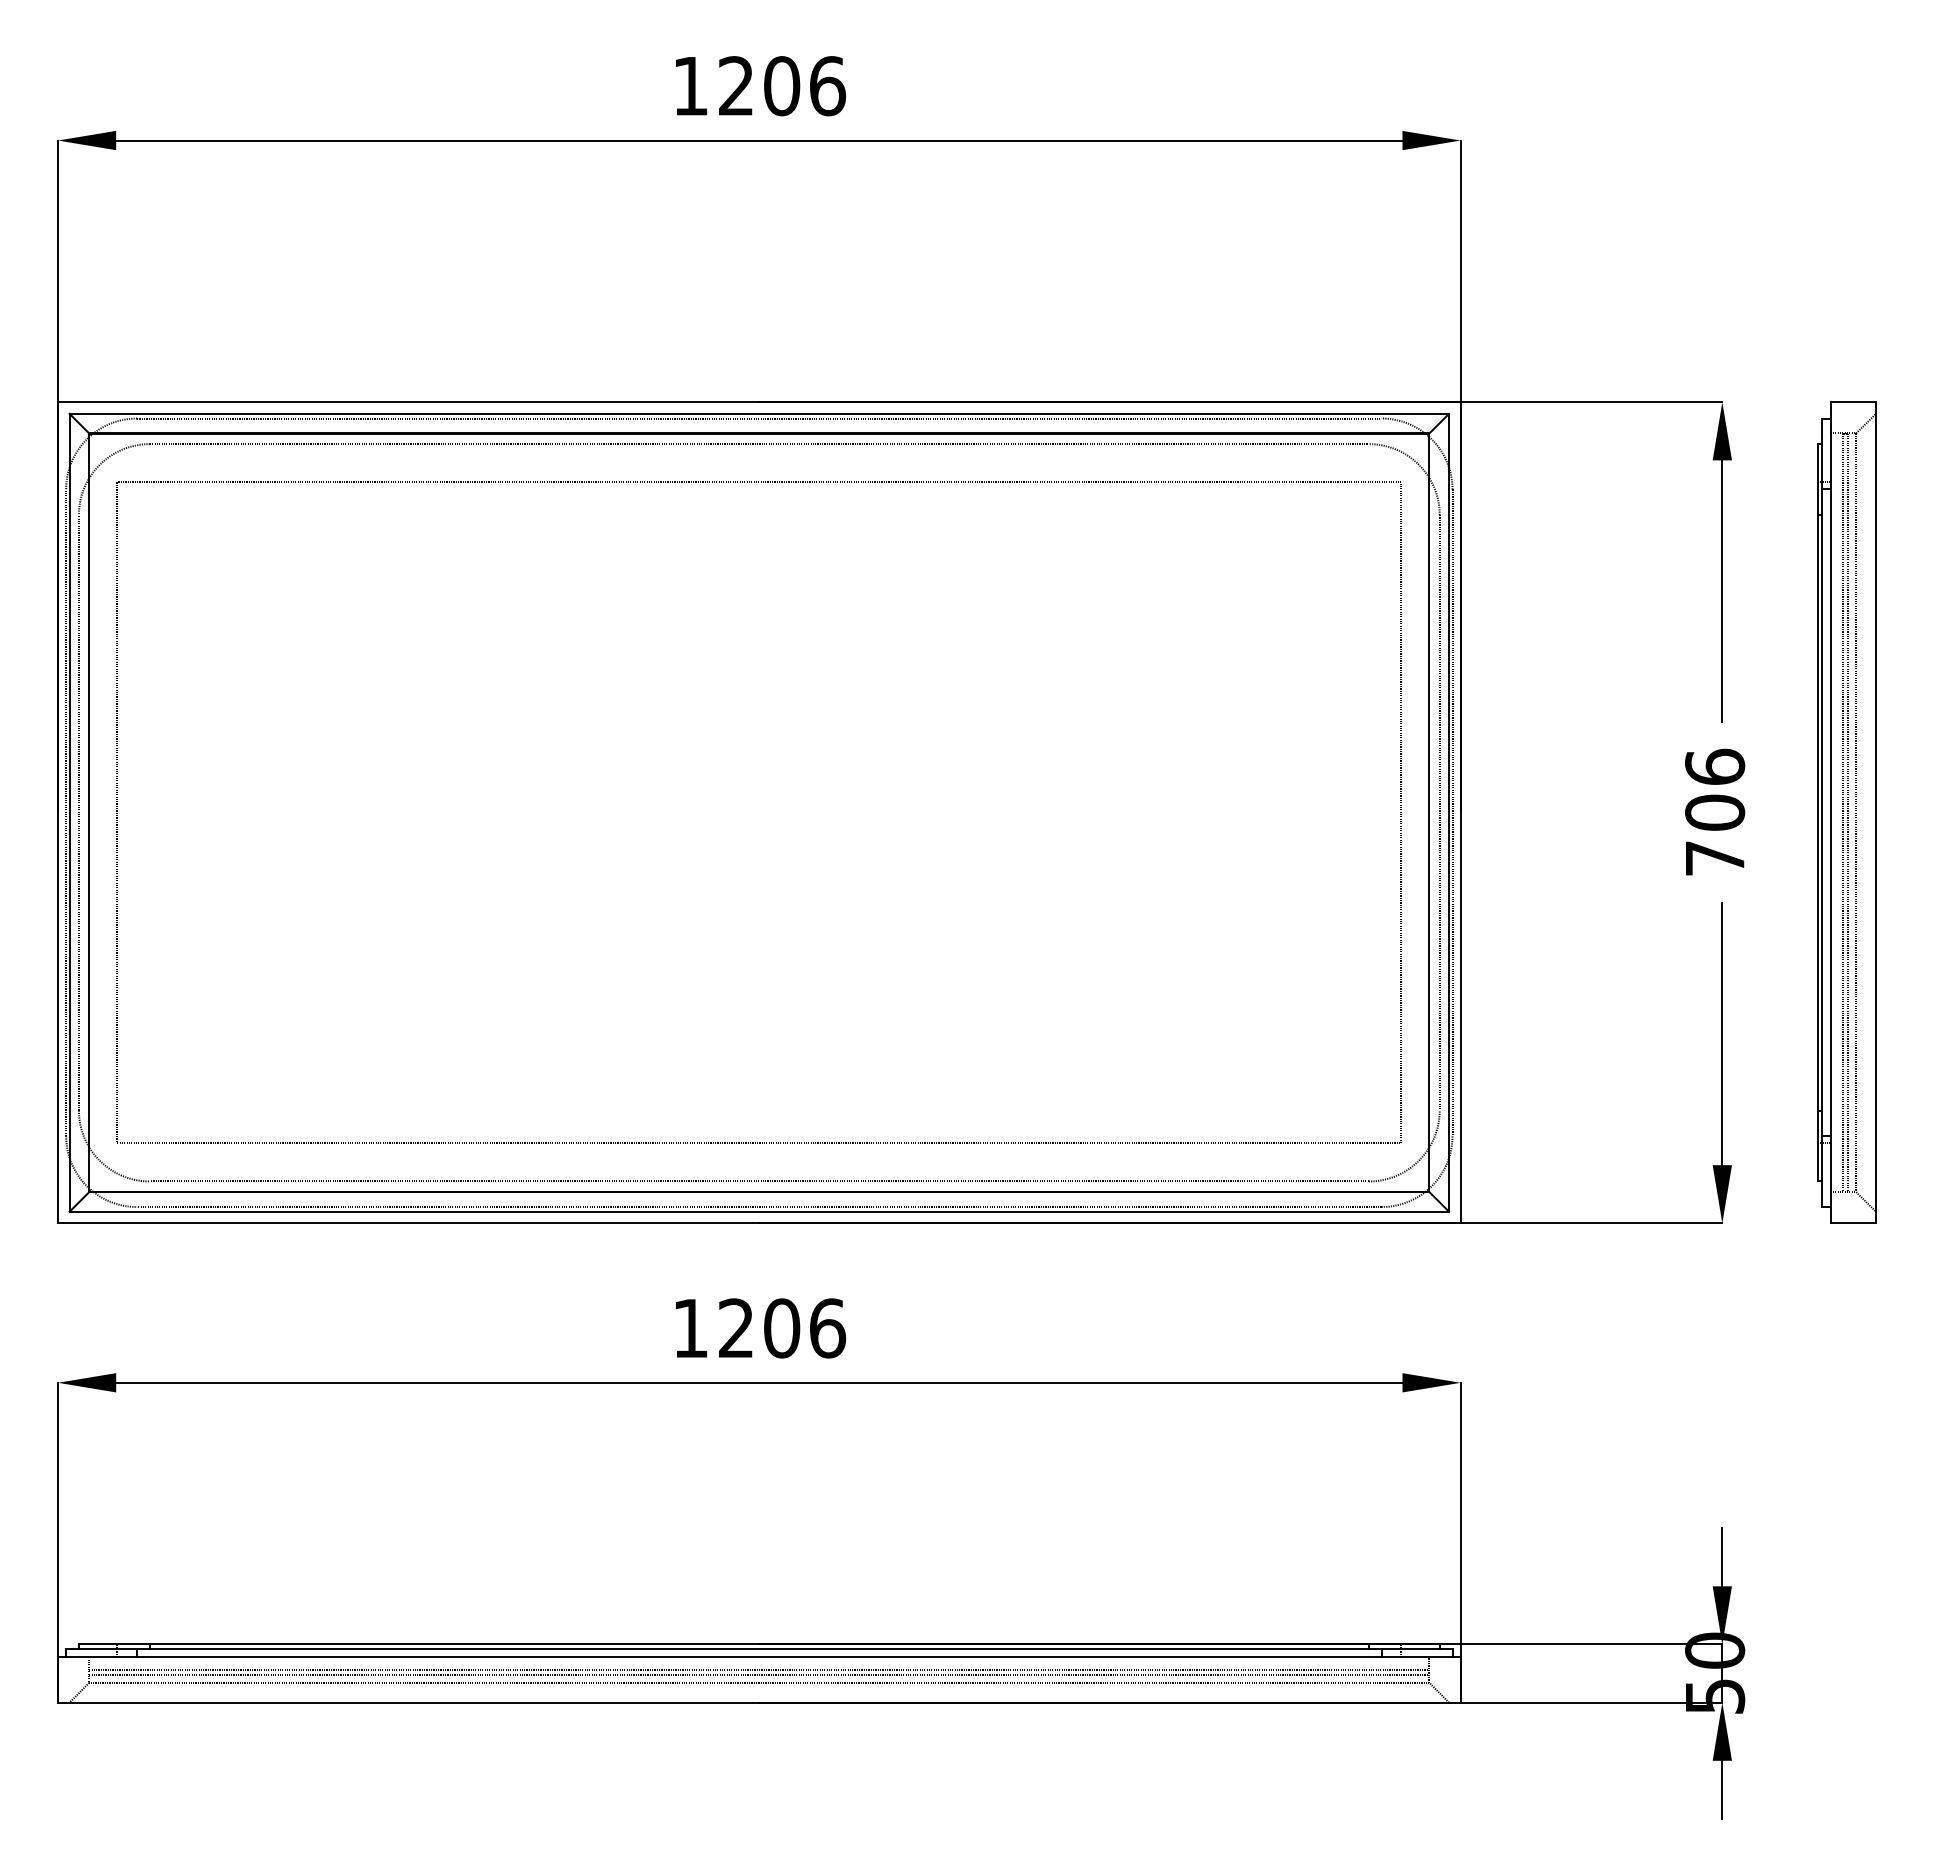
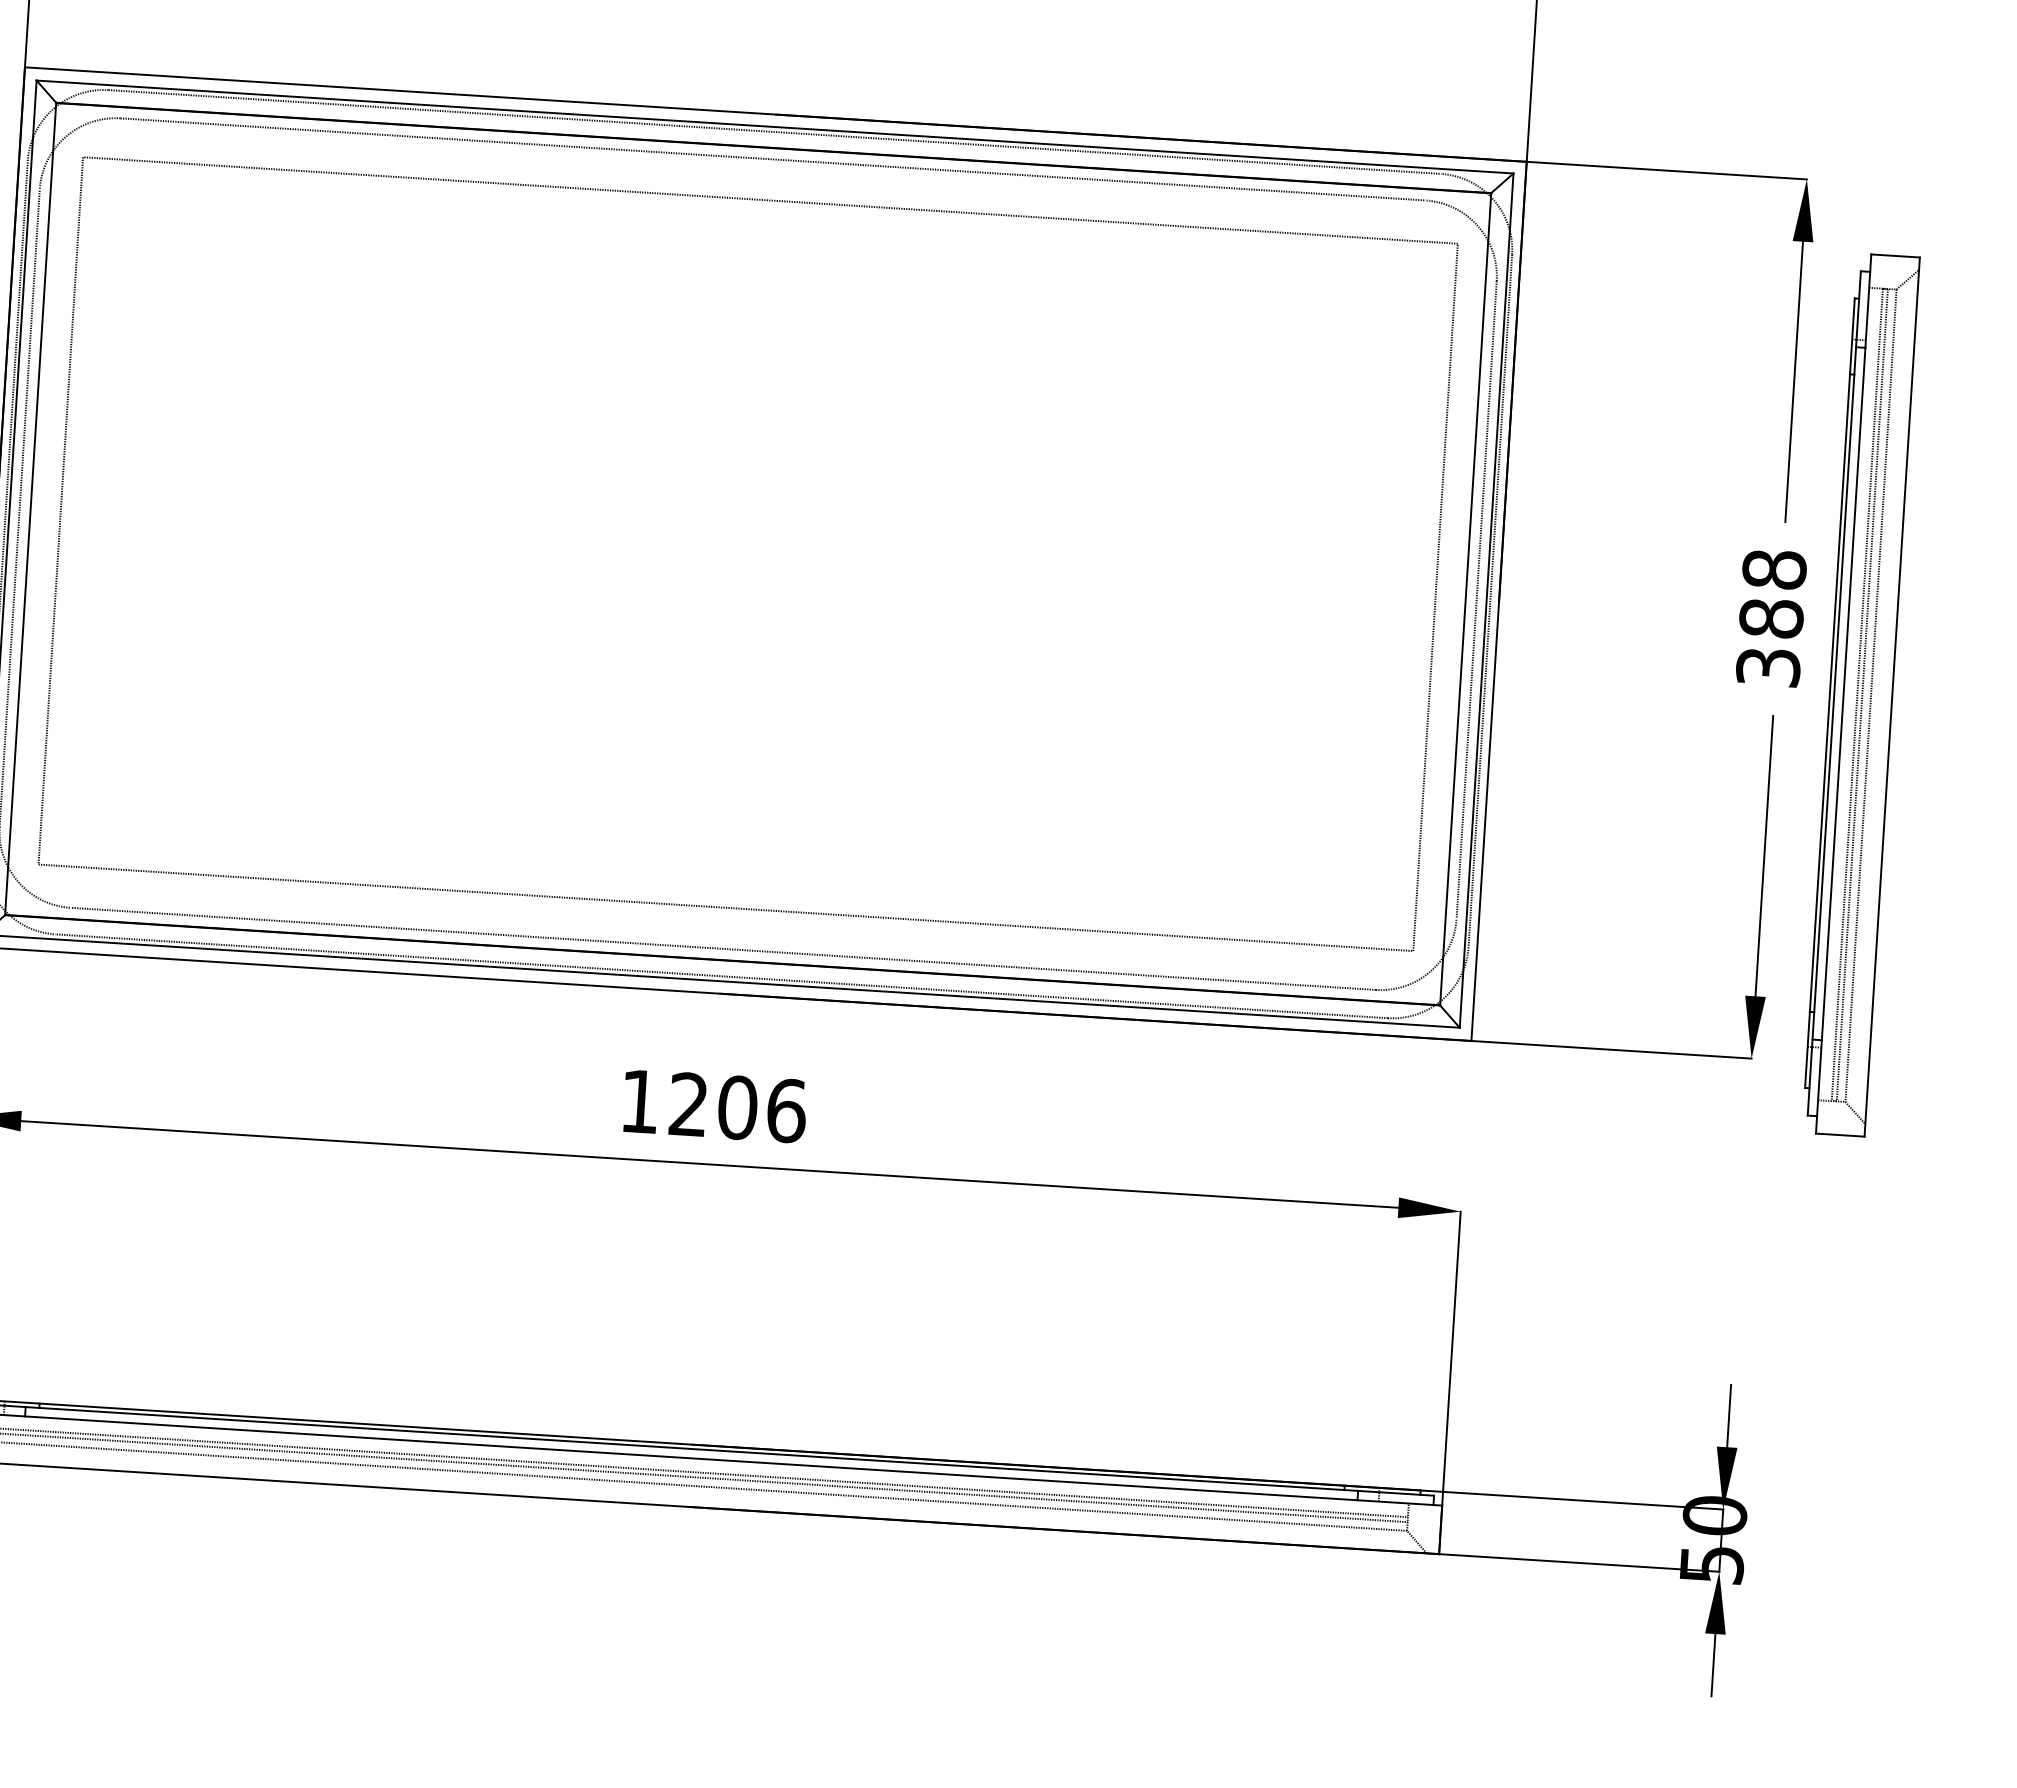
text: (1715, 811) -> (1772, 617), 706 -> 388
part: (1846, 812) -> (1860, 694), moved

